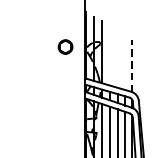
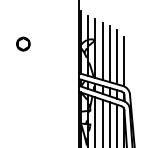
part: (65, 46) -> (23, 43), moved
line: (109, 54) -> (102, 51), added
line: (118, 58) -> (110, 54), added
line: (125, 60) -> (117, 56), added
line: (131, 65) -> (123, 61), dashed -> solid

